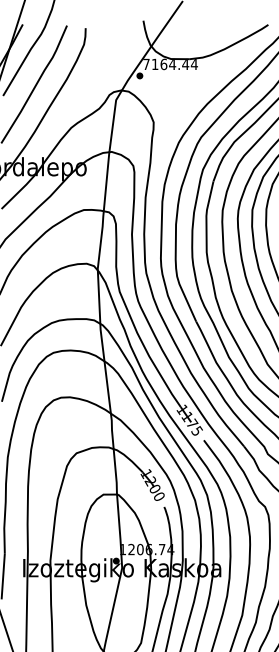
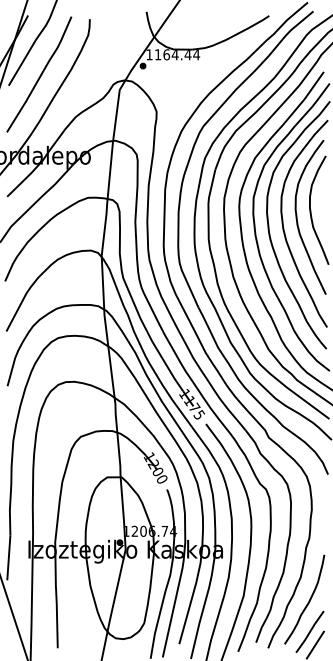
text: (146, 64) -> (149, 54), 7164.44 -> 1164.44

